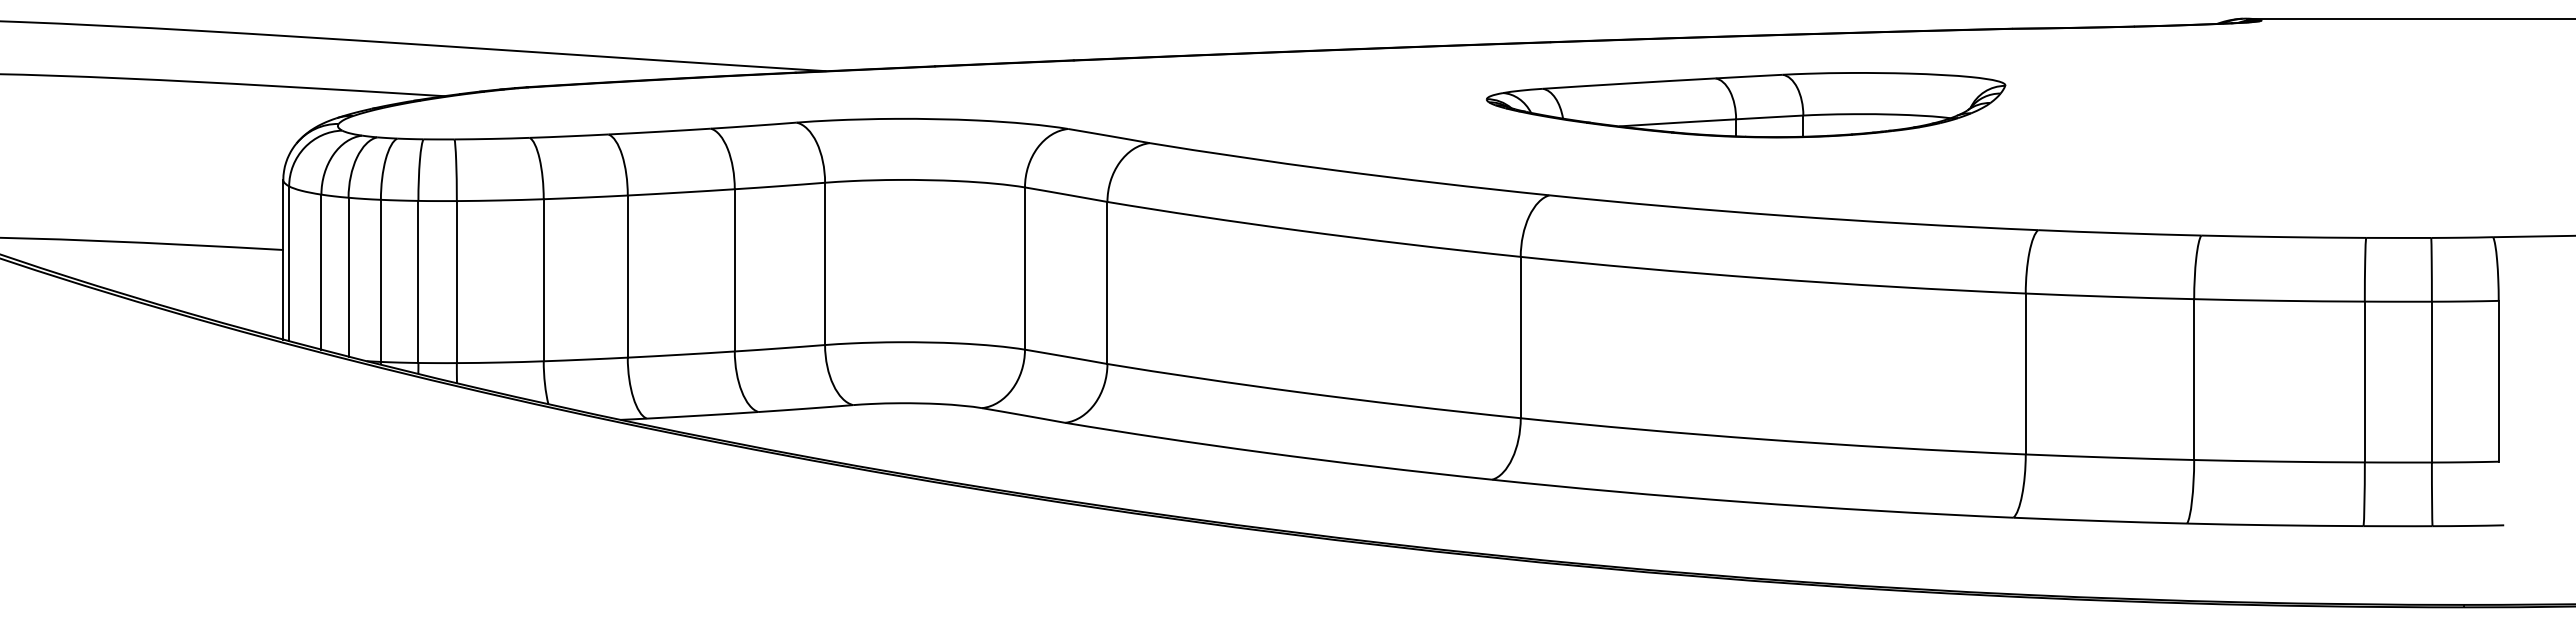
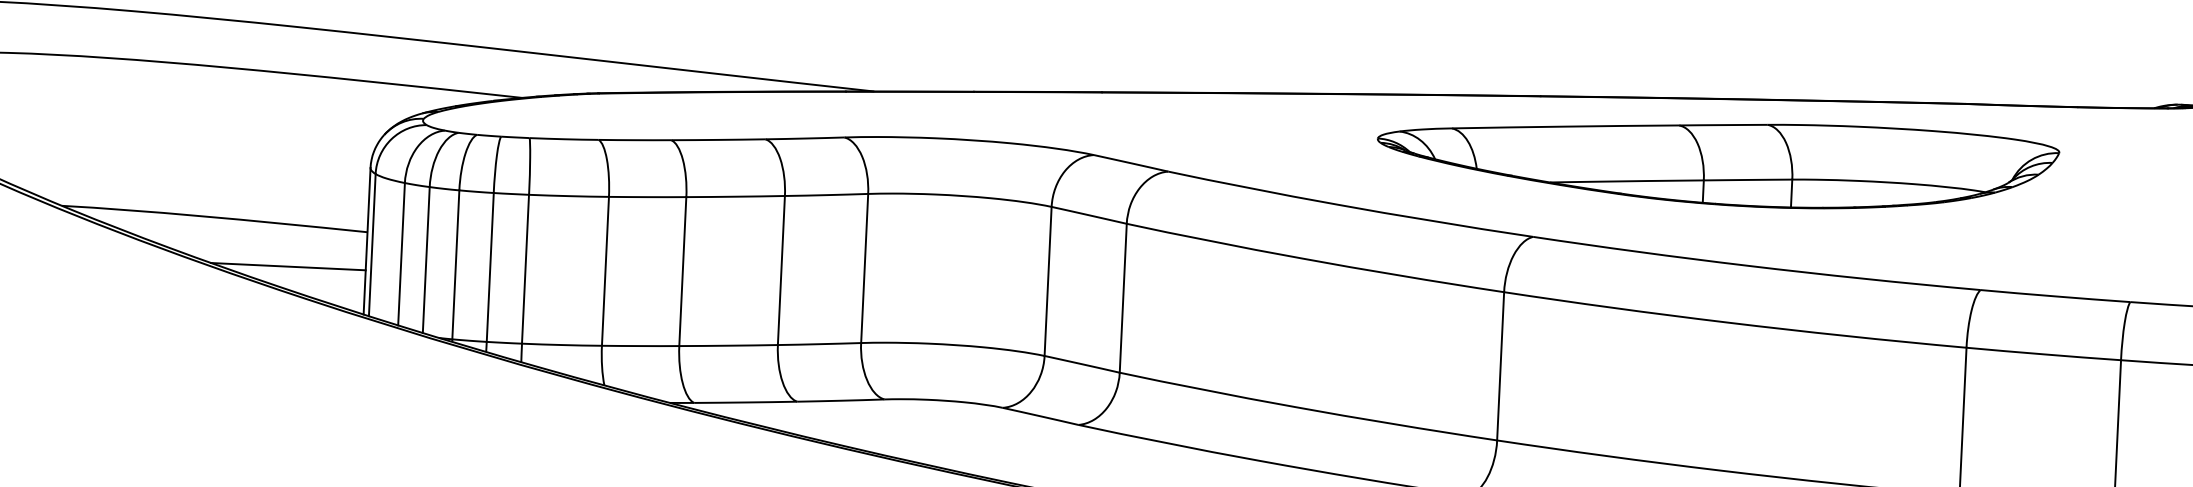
part: (1745, 105) -> (1717, 162), size x1.43
line: (198, 291) -> (287, 266), added

